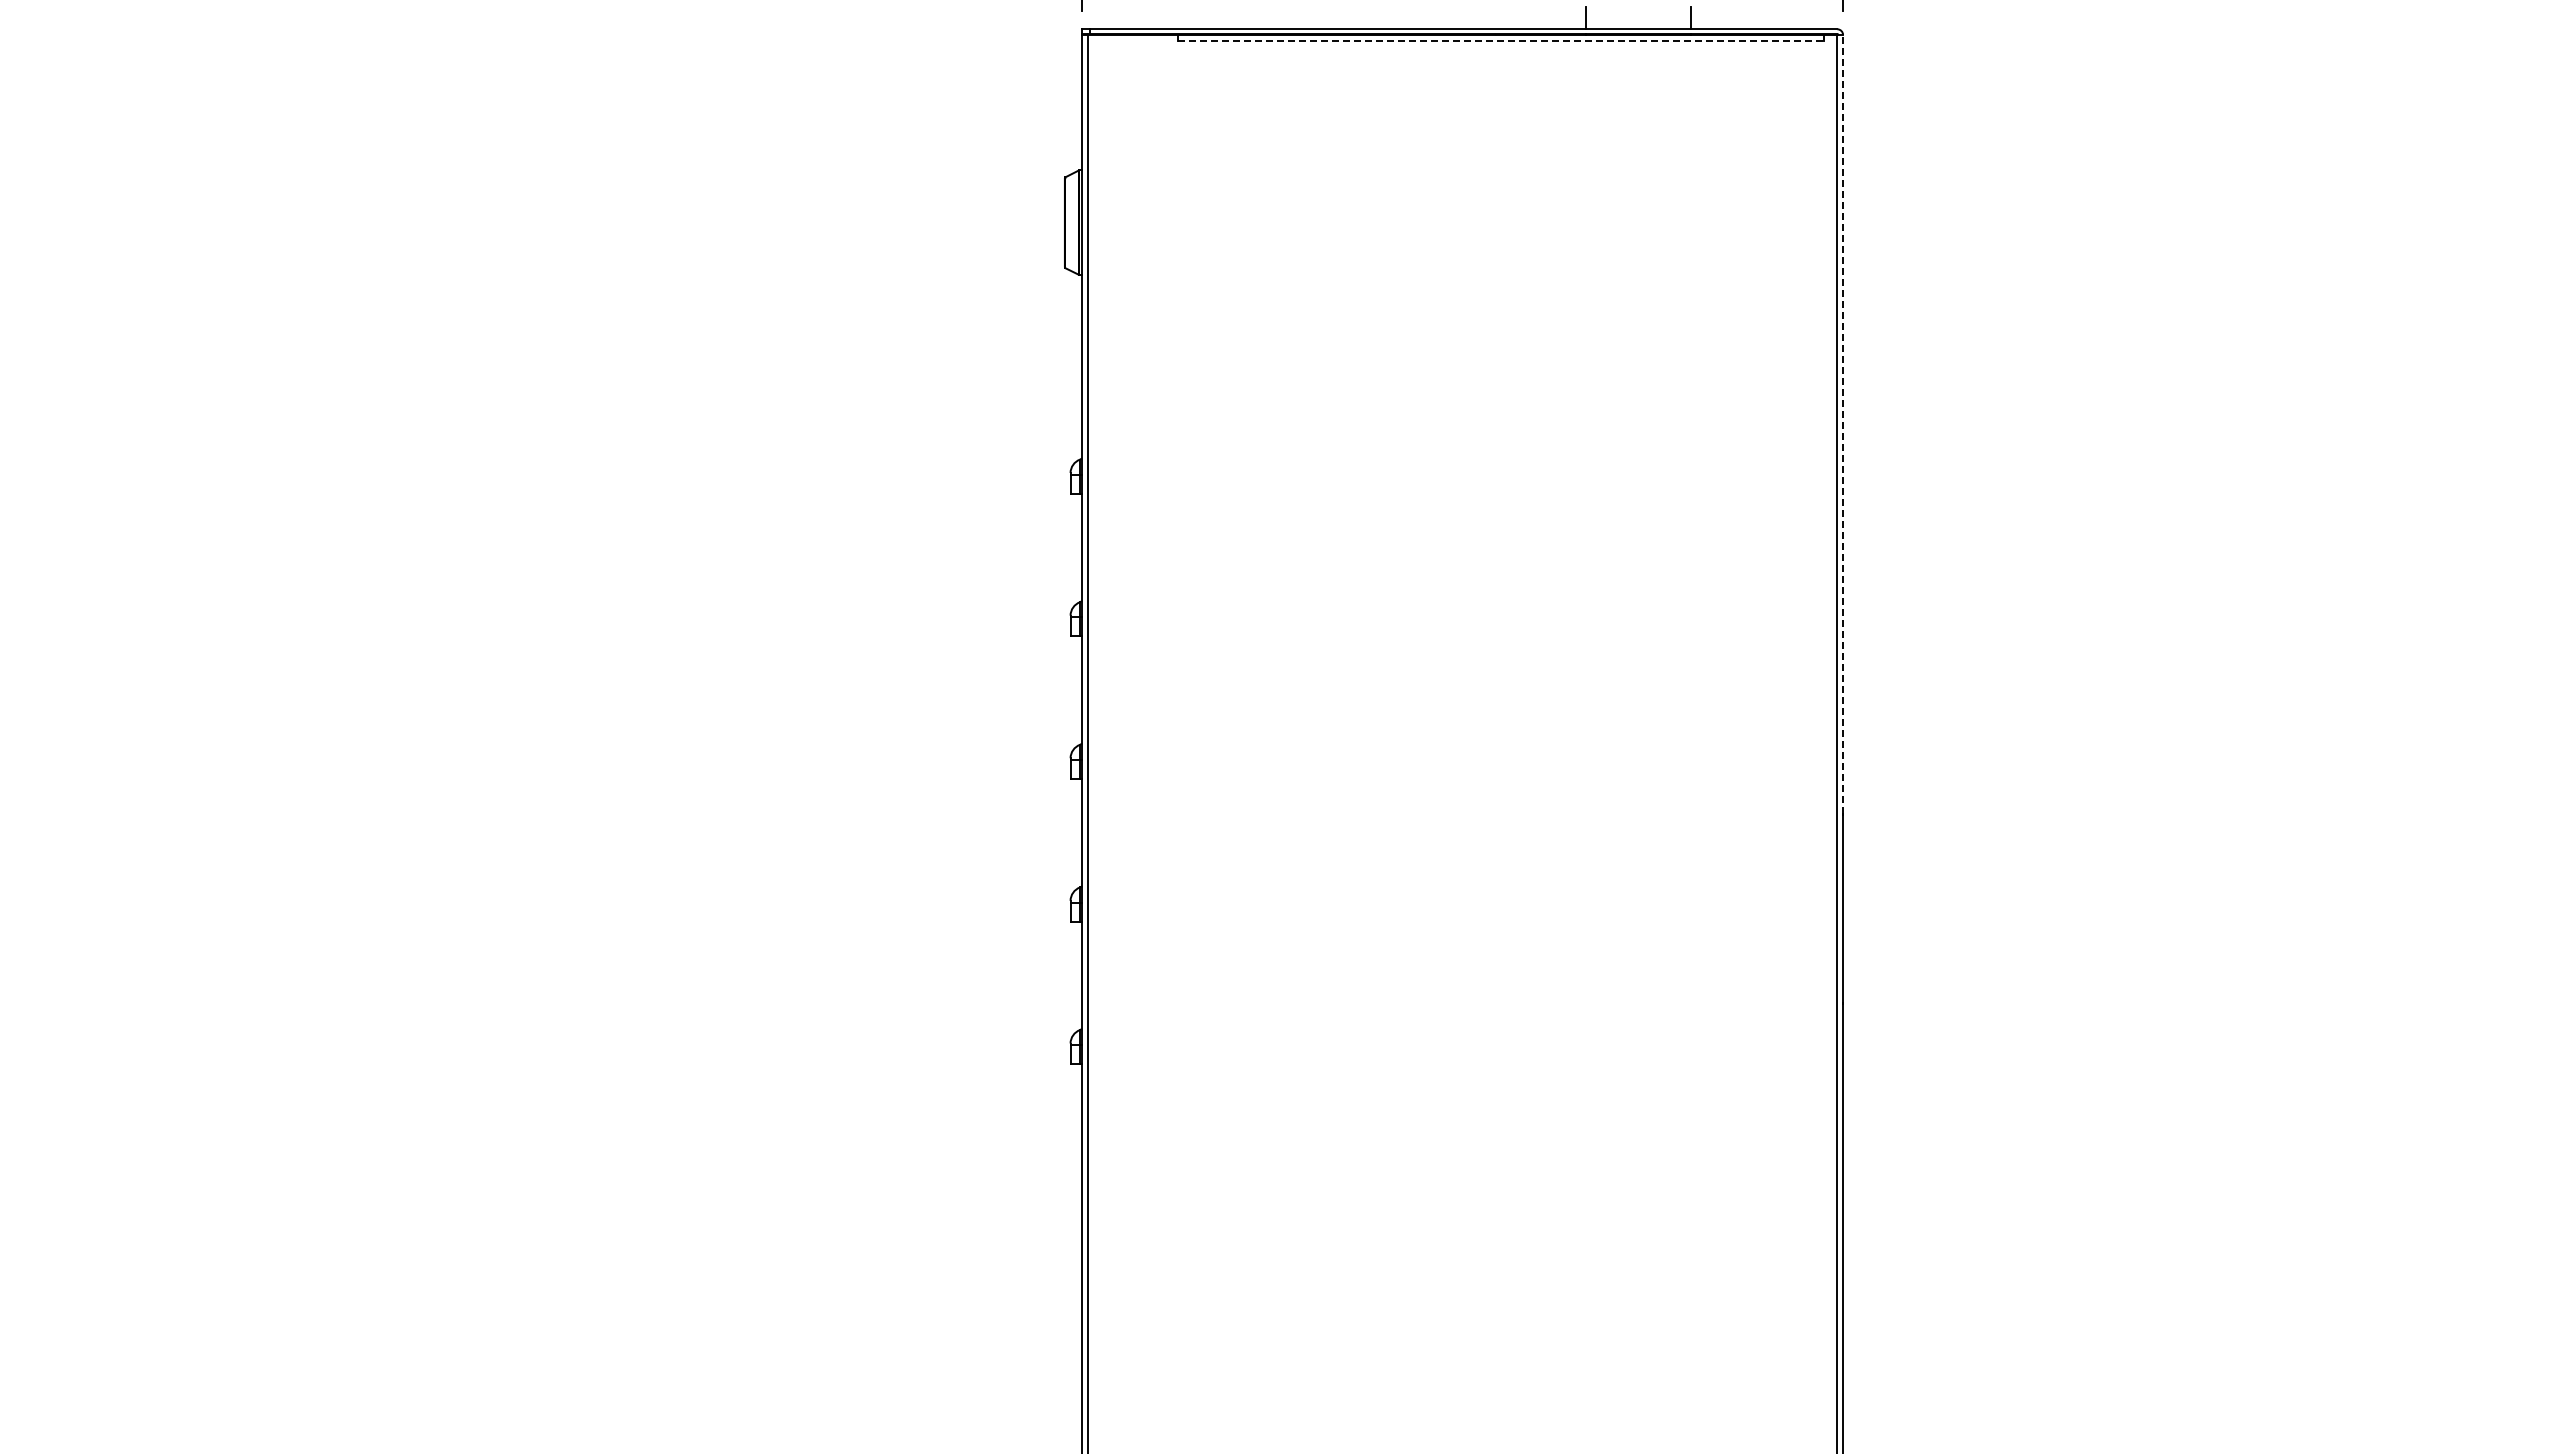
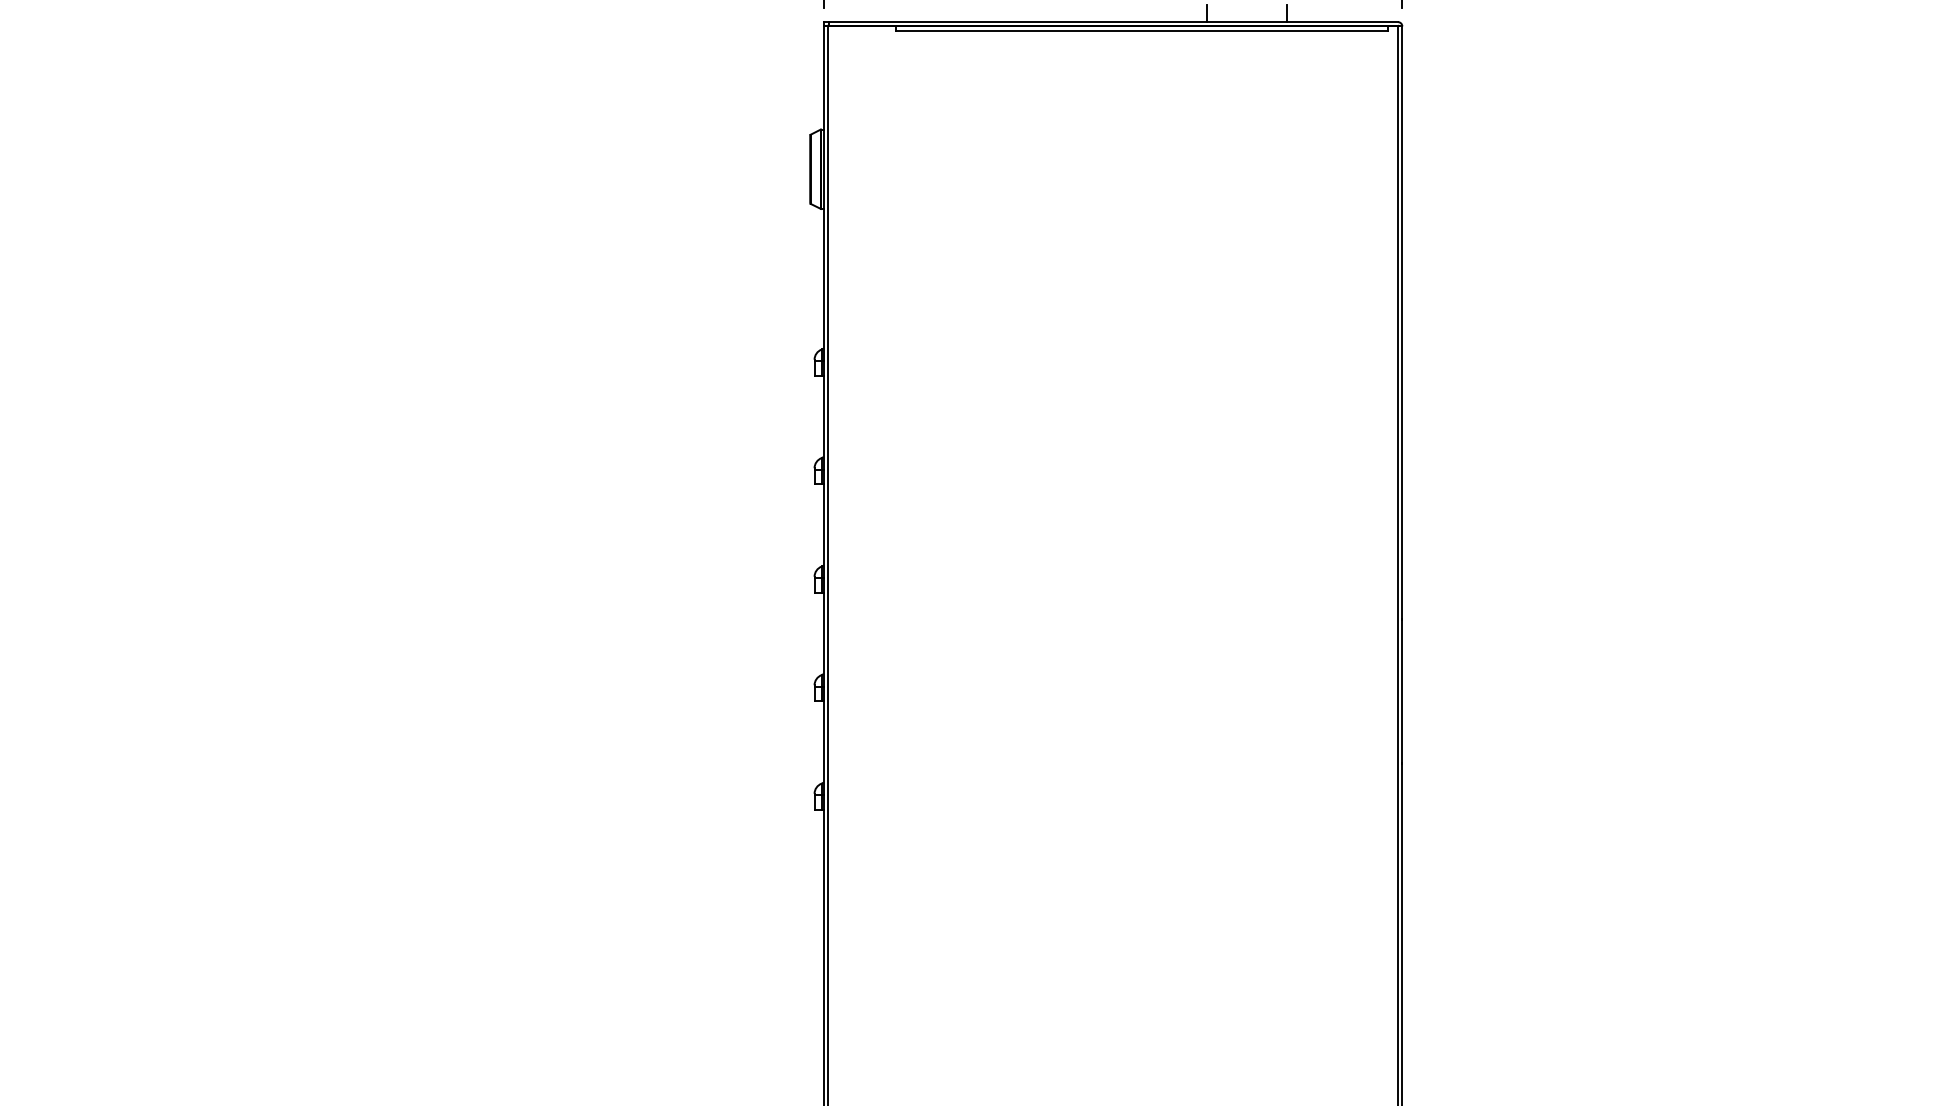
line: (1501, 40) -> (1142, 30), dashed -> solid
line: (1843, 423) -> (1402, 322), dashed -> solid

